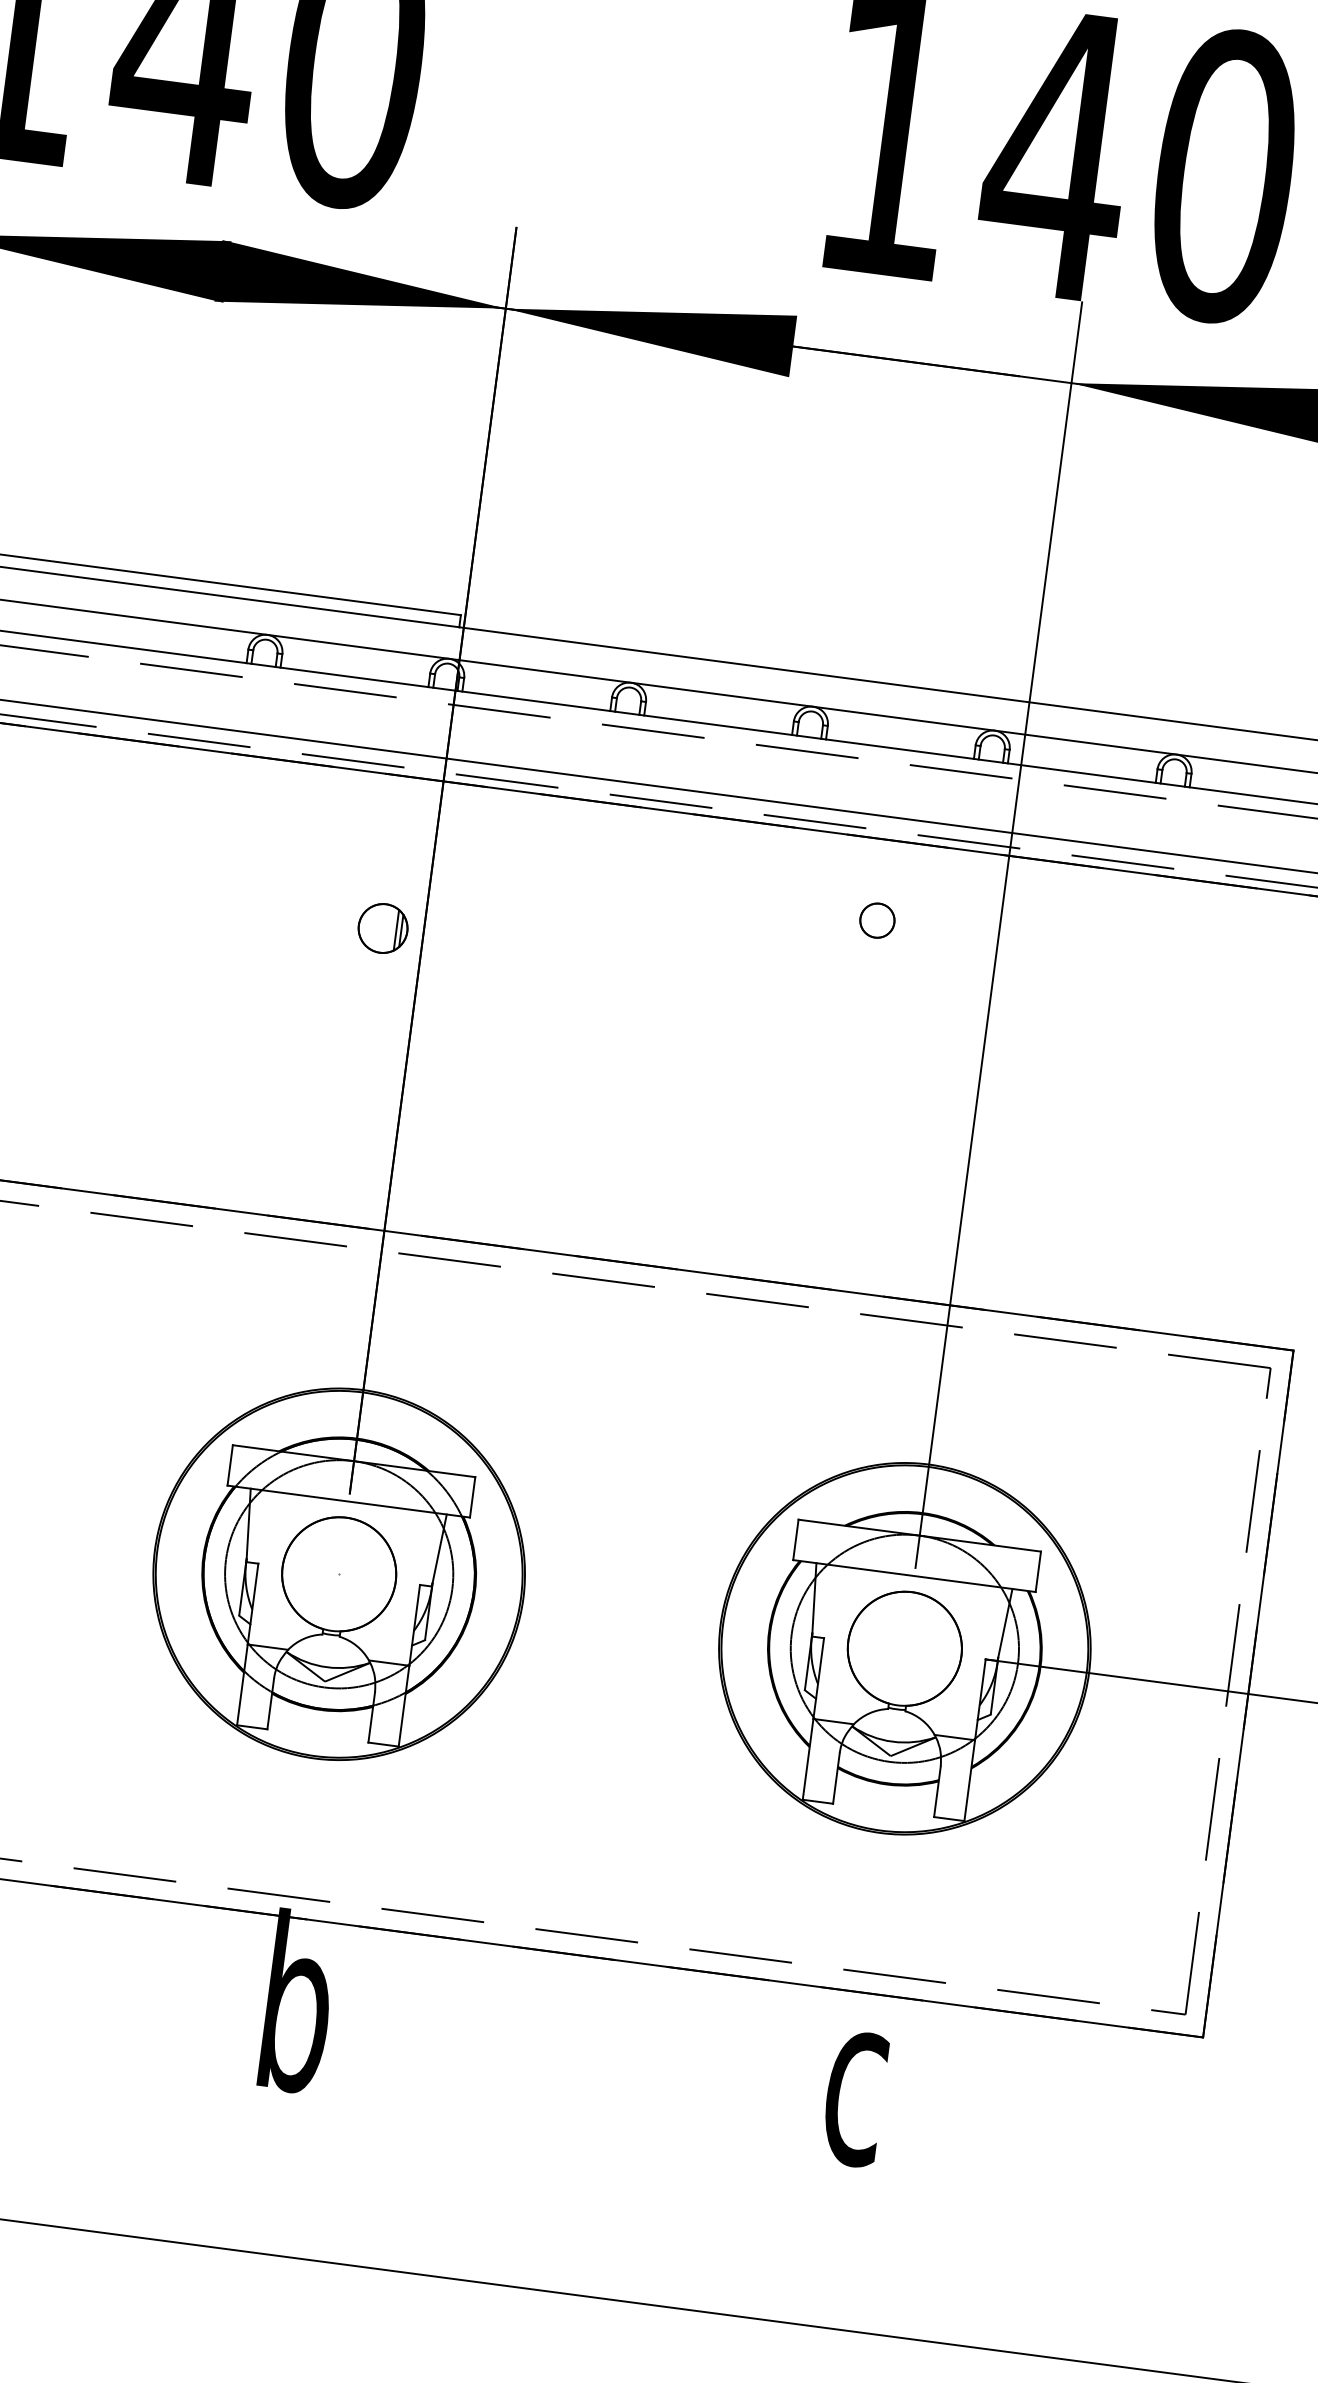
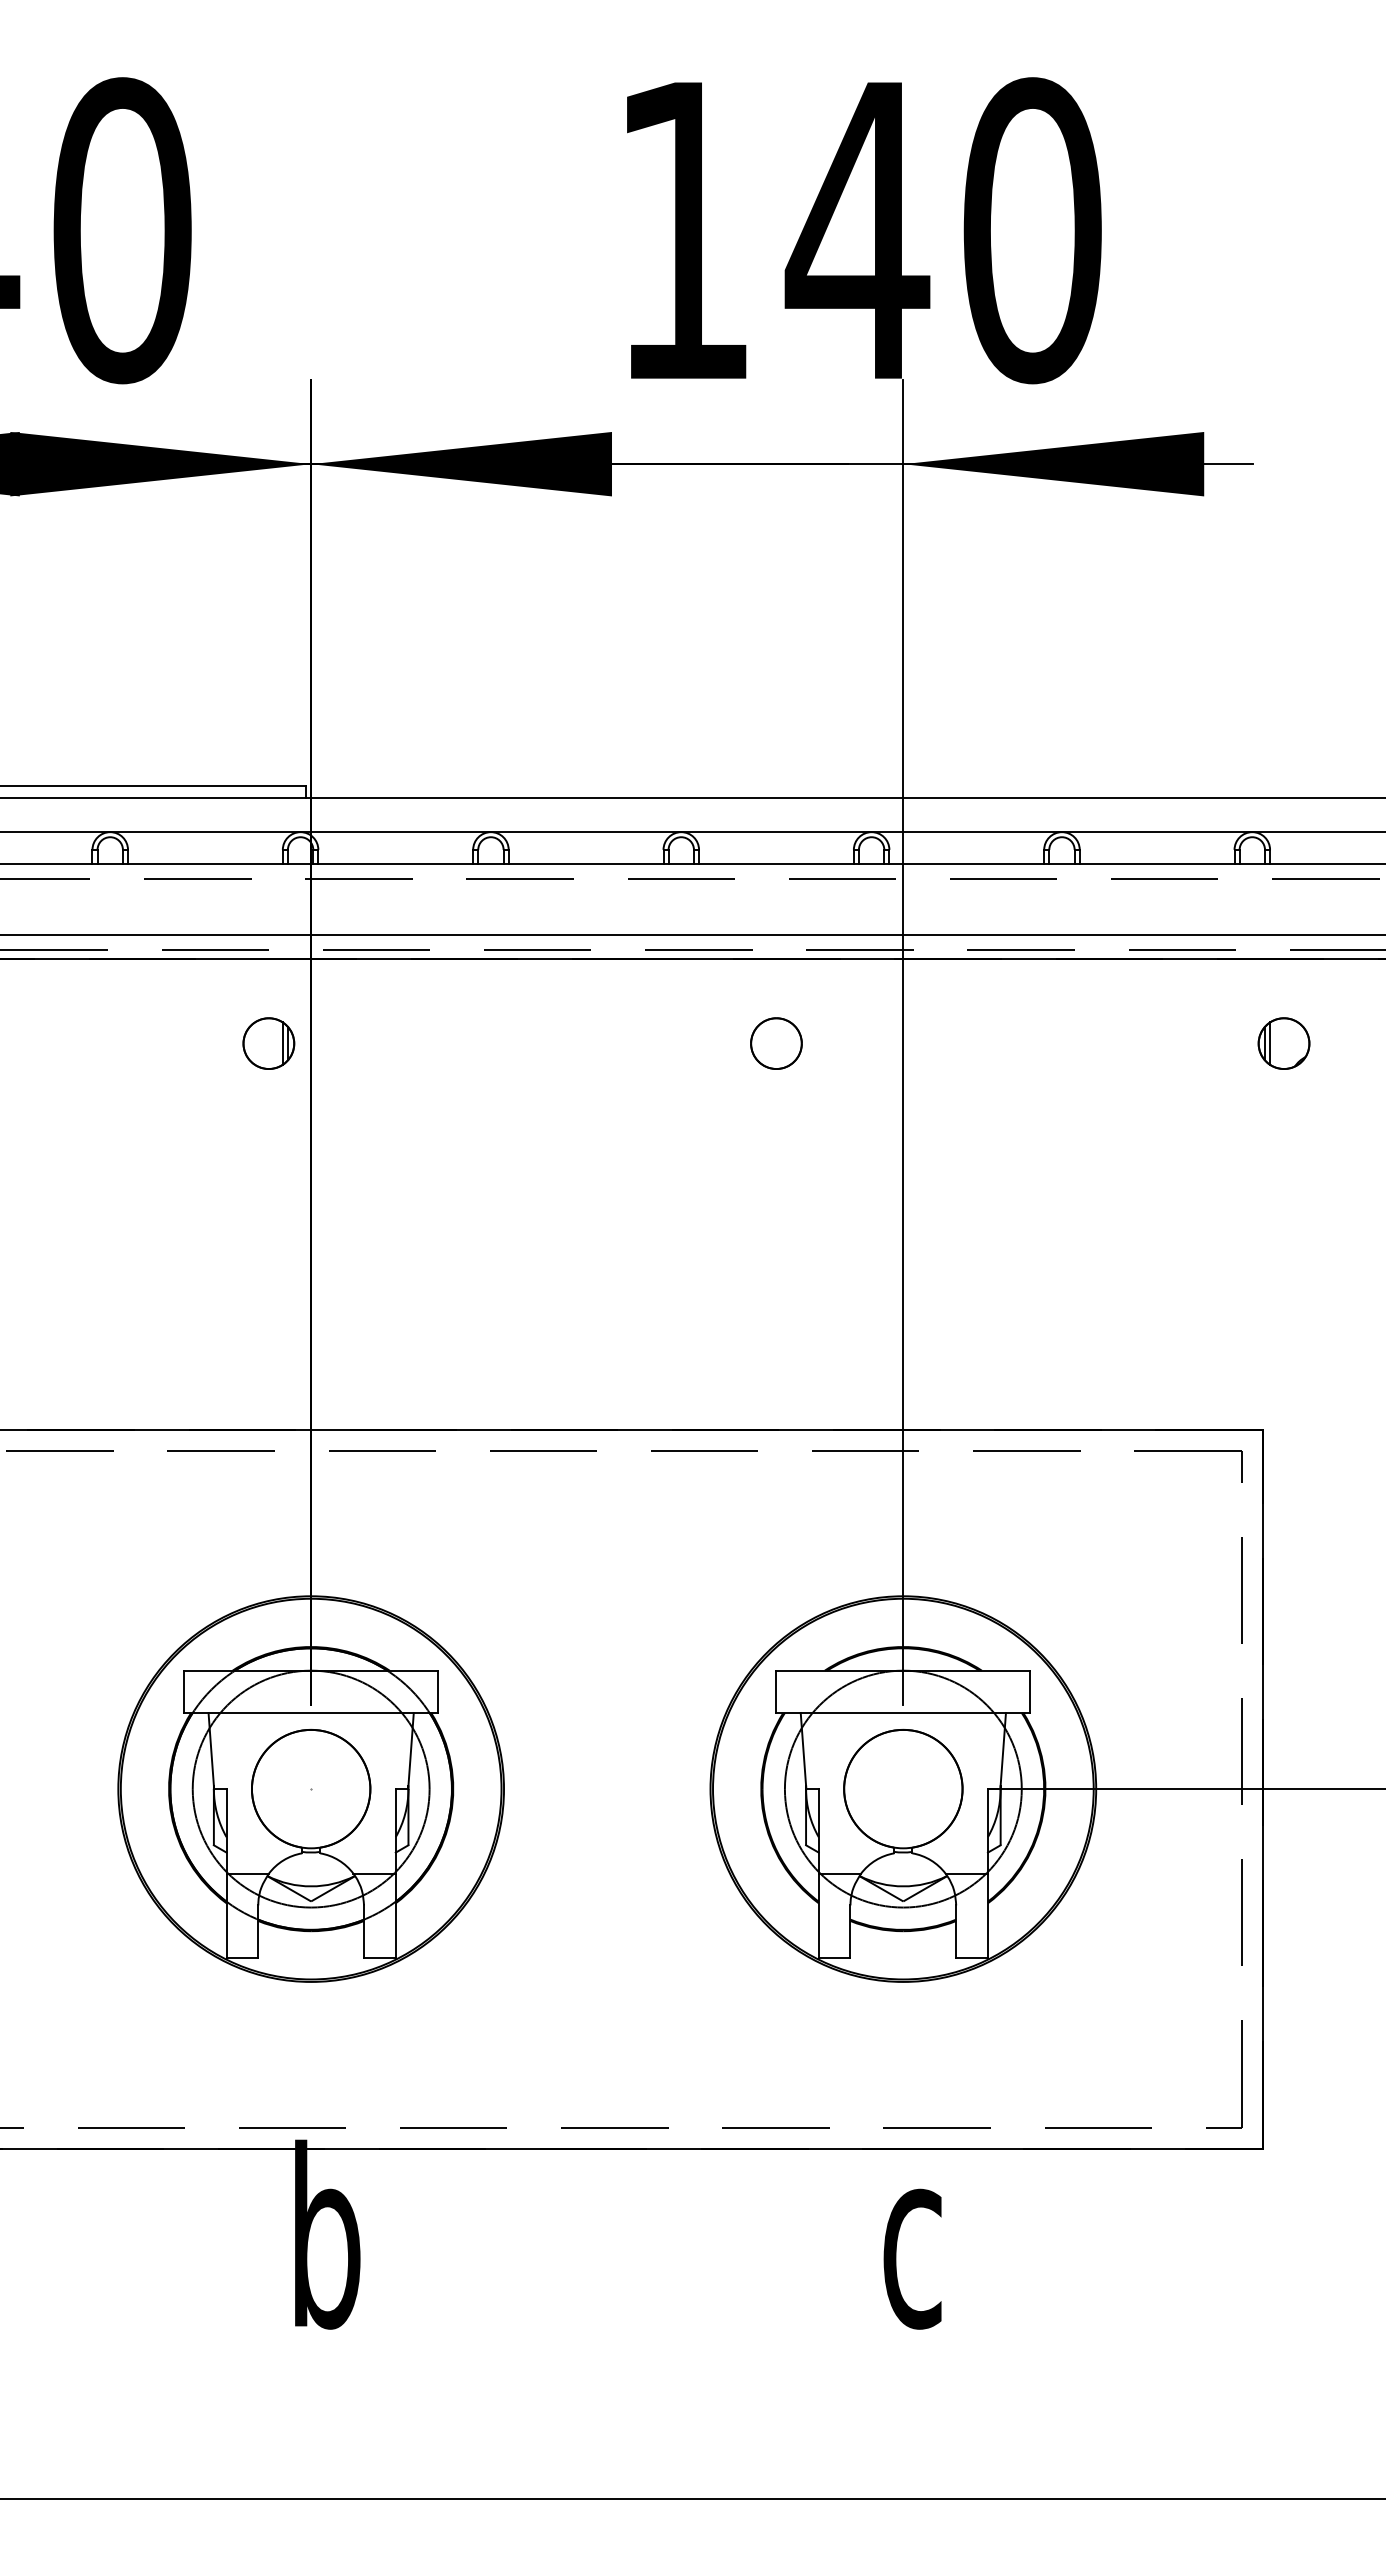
circle: (877, 920) -> (776, 1043), size x1.43
part: (382, 928) -> (268, 1043), moved

